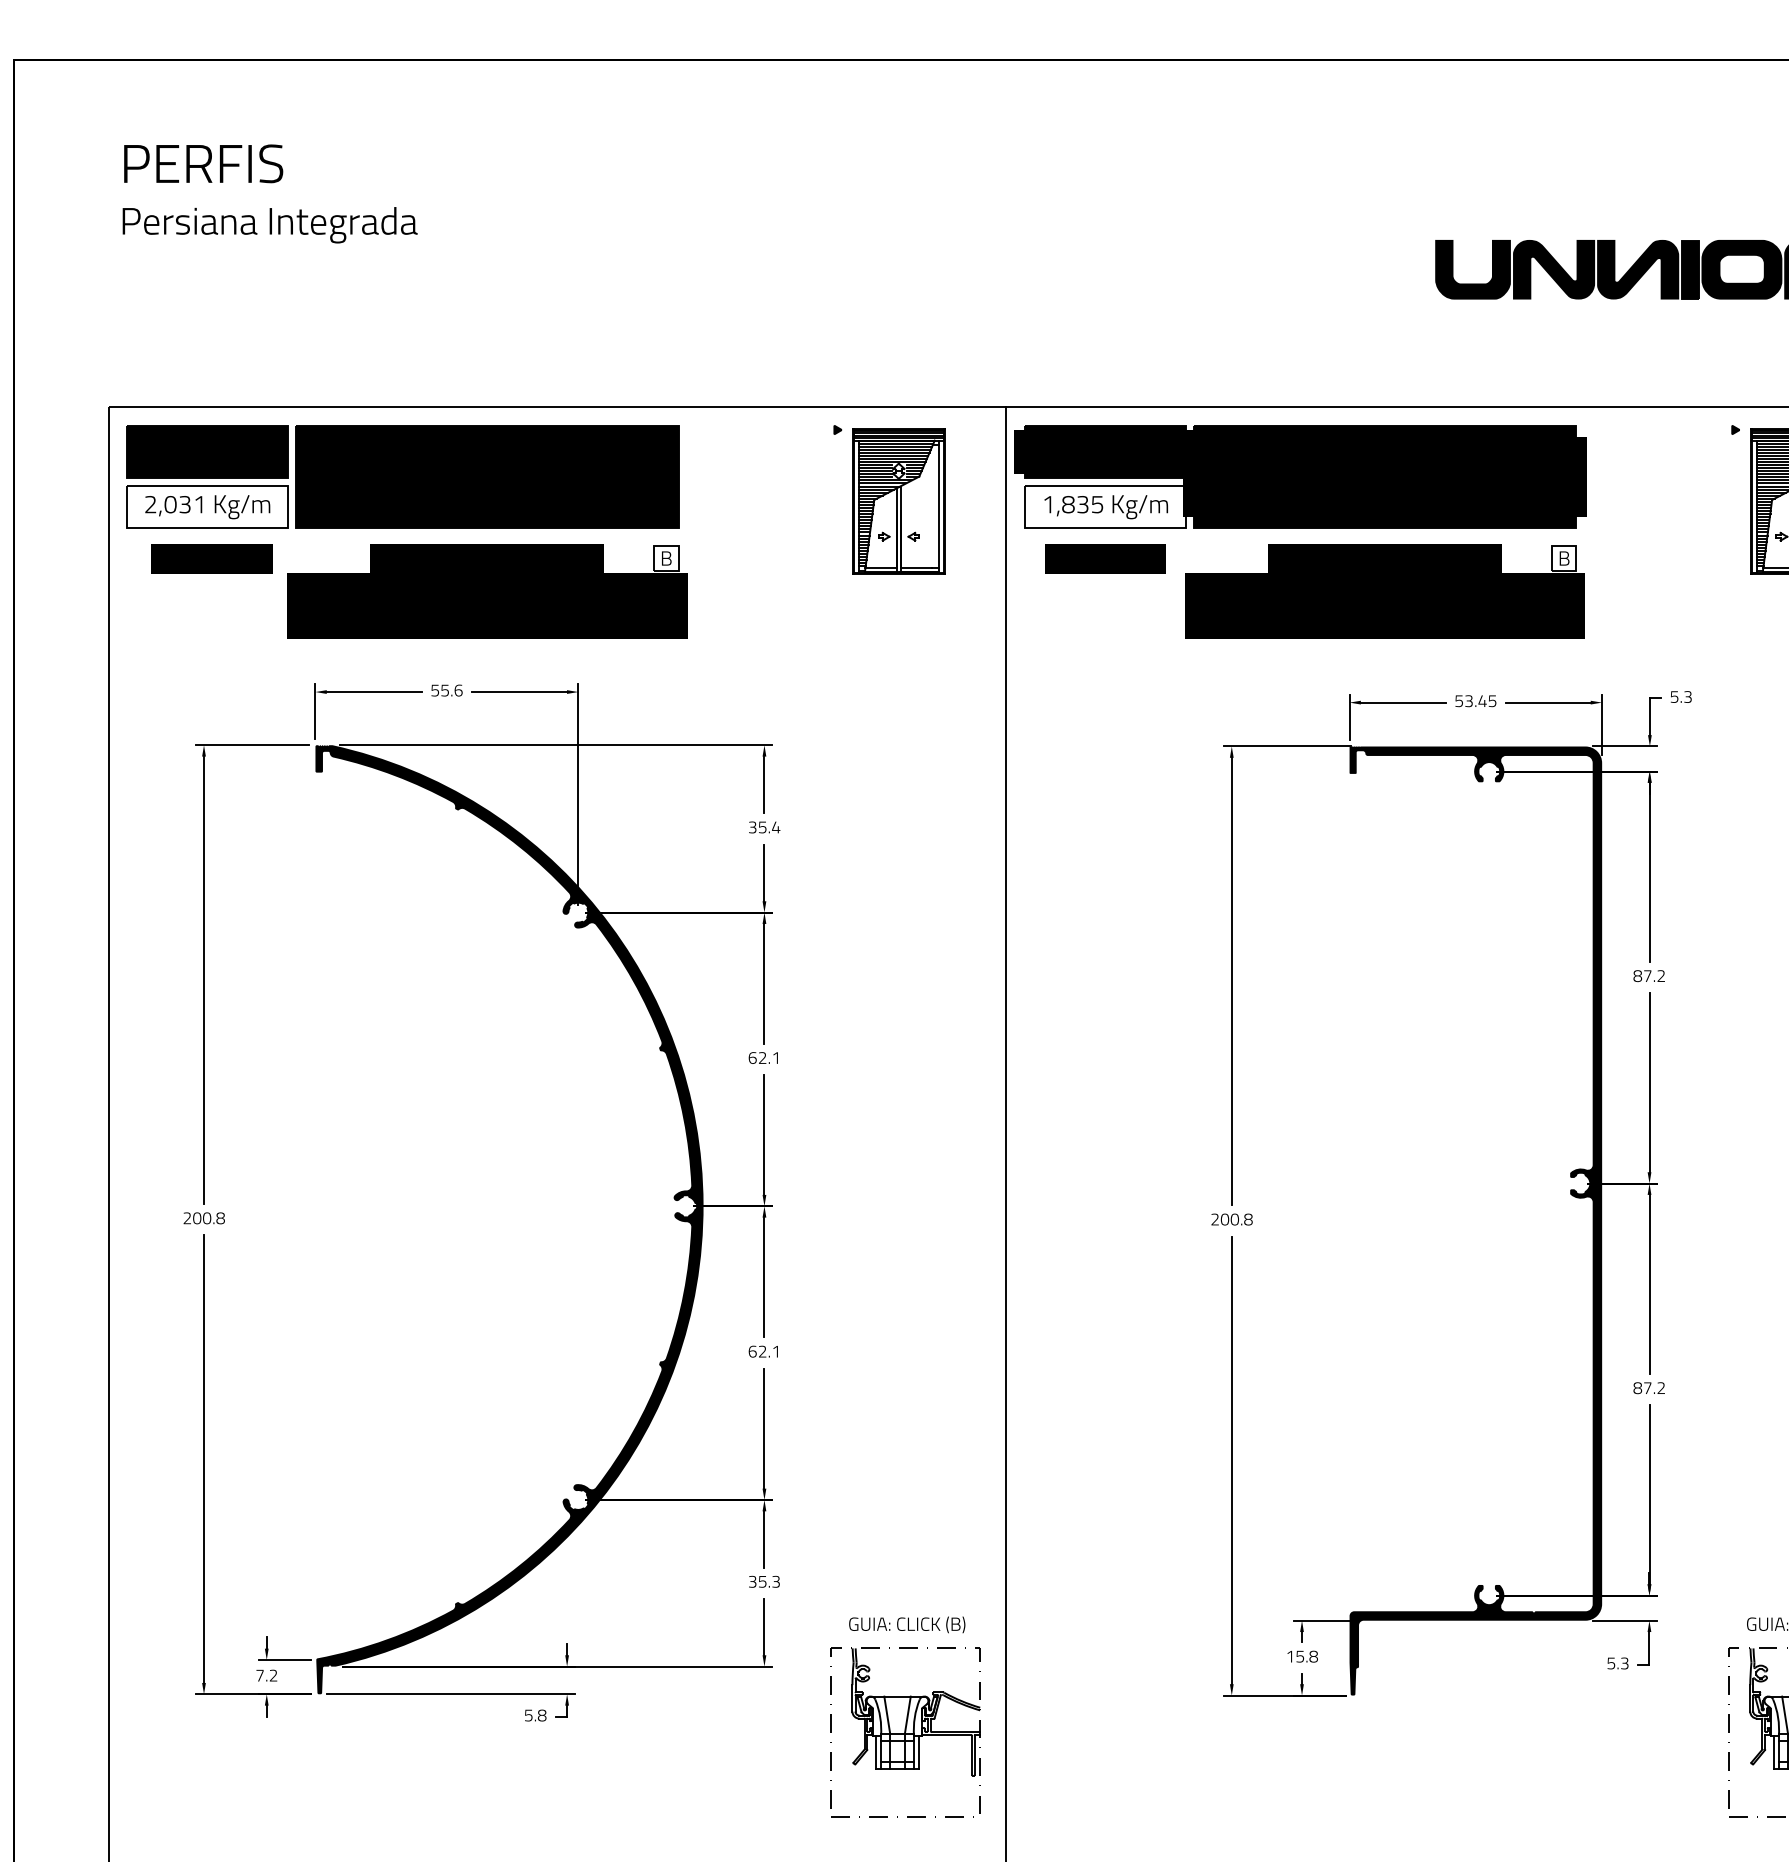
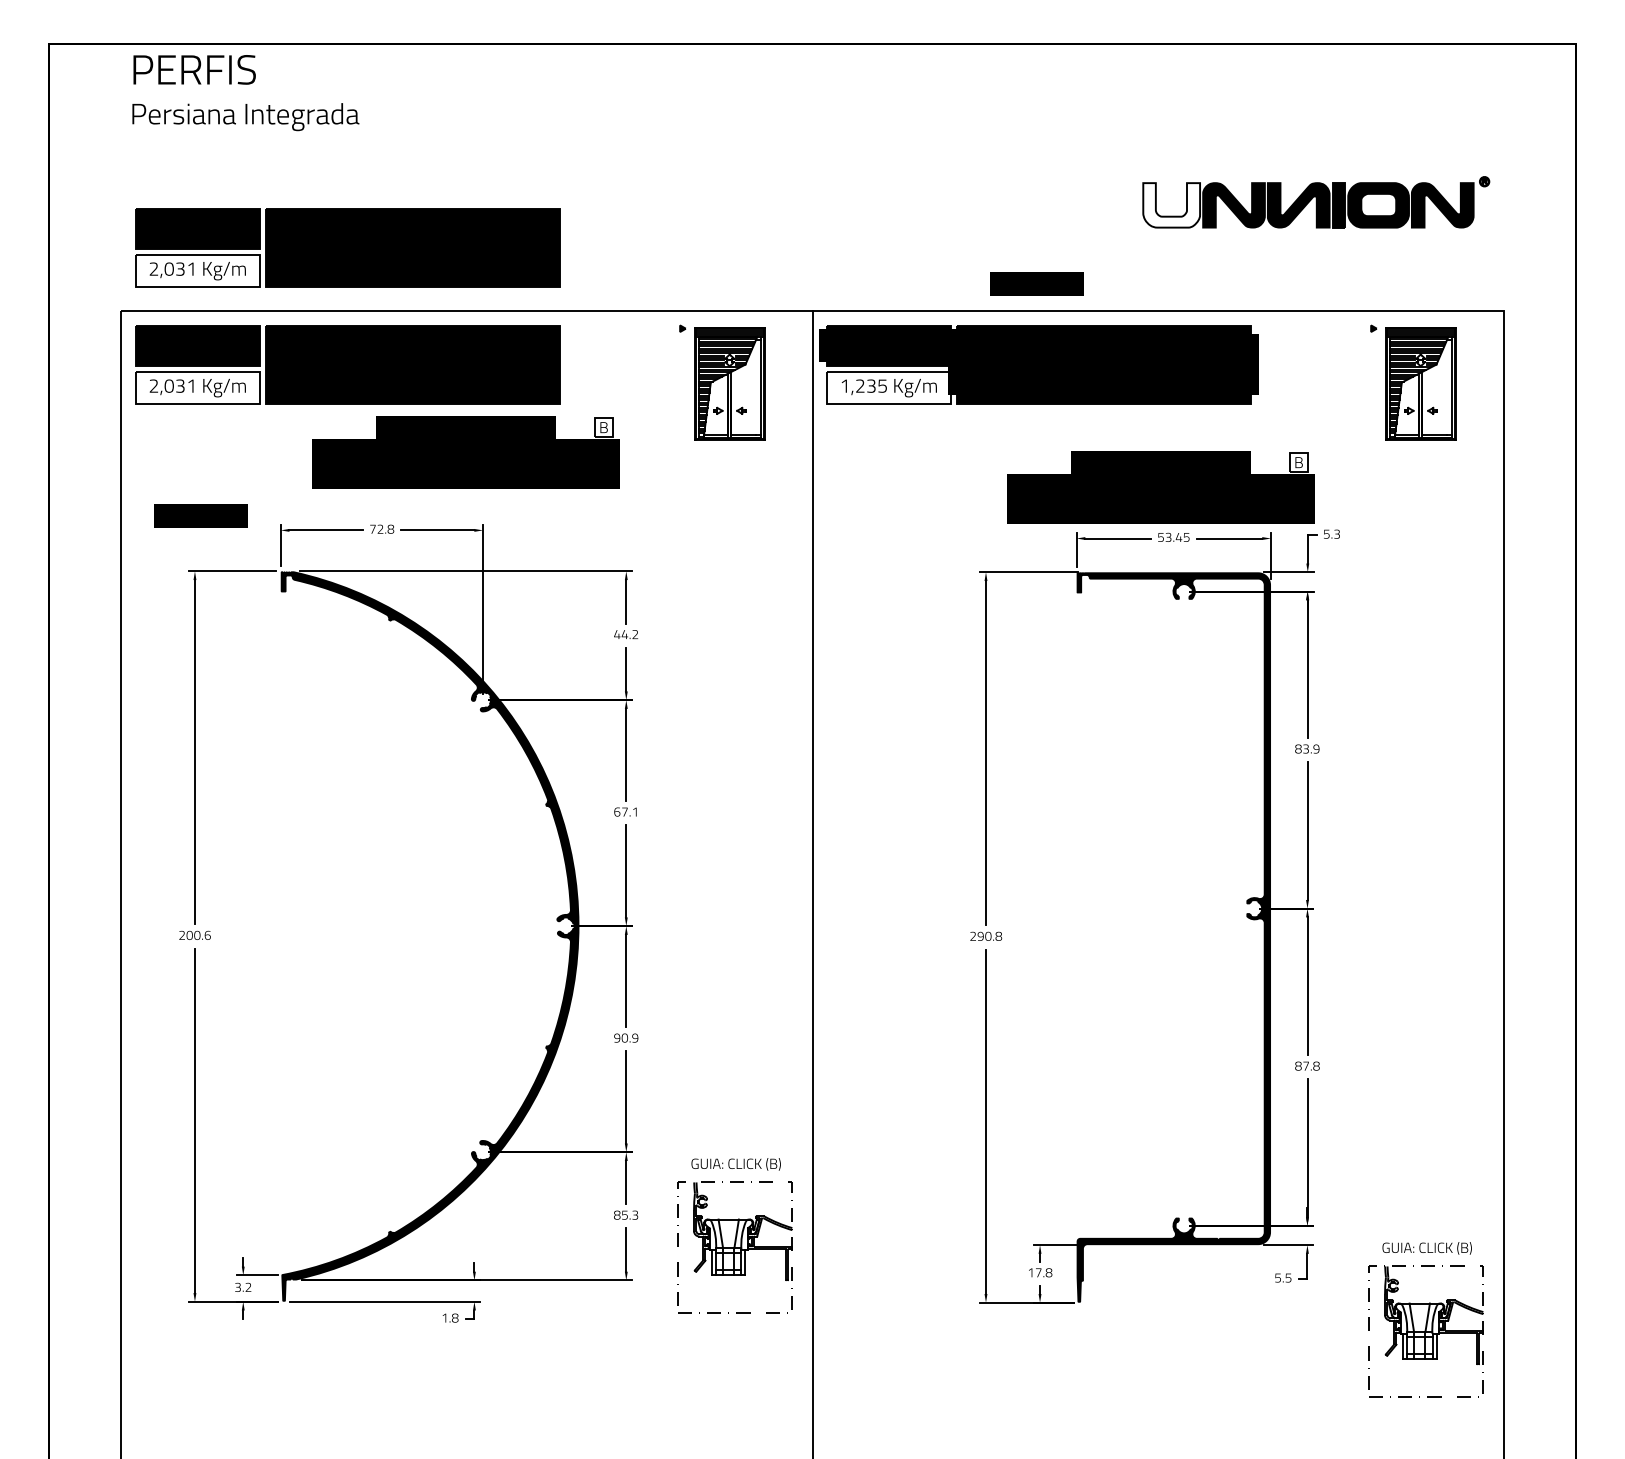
text: (269, 194) -> (245, 93), moved
fill: (1472, 269) -> (1171, 205), removed
part: (402, 324) -> (347, 247), added
text: (1068, 503) -> (860, 385), 1,835 -> 1,235
text: (211, 558) -> (200, 515), moved
text: (1105, 558) -> (1036, 283), moved
part: (486, 590) -> (465, 452), moved
part: (1384, 590) -> (1160, 487), moved
text: (447, 689) -> (382, 528), 55.6 -> 72.8
text: (764, 827) -> (626, 634), 35.4 -> 44.2
text: (1654, 975) -> (1311, 748), 87.2 -> 83.9
text: (762, 1057) -> (624, 811), 62.1 -> 67.1
text: (220, 1218) -> (207, 935), 200.8 -> 200.6
text: (1224, 1219) -> (980, 936), 200.8 -> 290.8
text: (764, 1350) -> (626, 1037), 62.1 -> 90.9
text: (1661, 1387) -> (1316, 1065), 87.2 -> 87.8
text: (753, 1580) -> (617, 1214), 35.3 -> 85.3
text: (1300, 1656) -> (1038, 1272), 15.8 -> 17.8
text: (1624, 1661) -> (1288, 1276), 5.3 -> 5.5
text: (259, 1674) -> (237, 1286), 7.2 -> 3.2
text: (528, 1714) -> (444, 1317), 5.8 -> 1.8
part: (905, 1717) -> (734, 1235), moved

